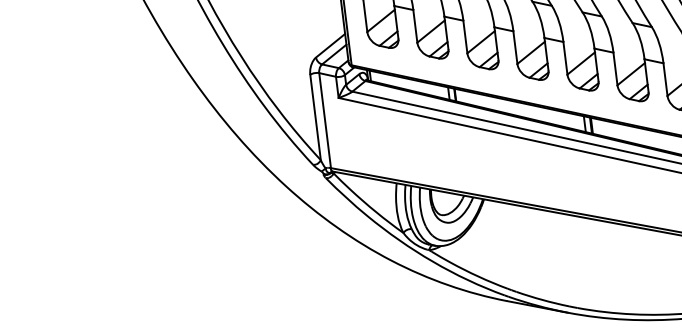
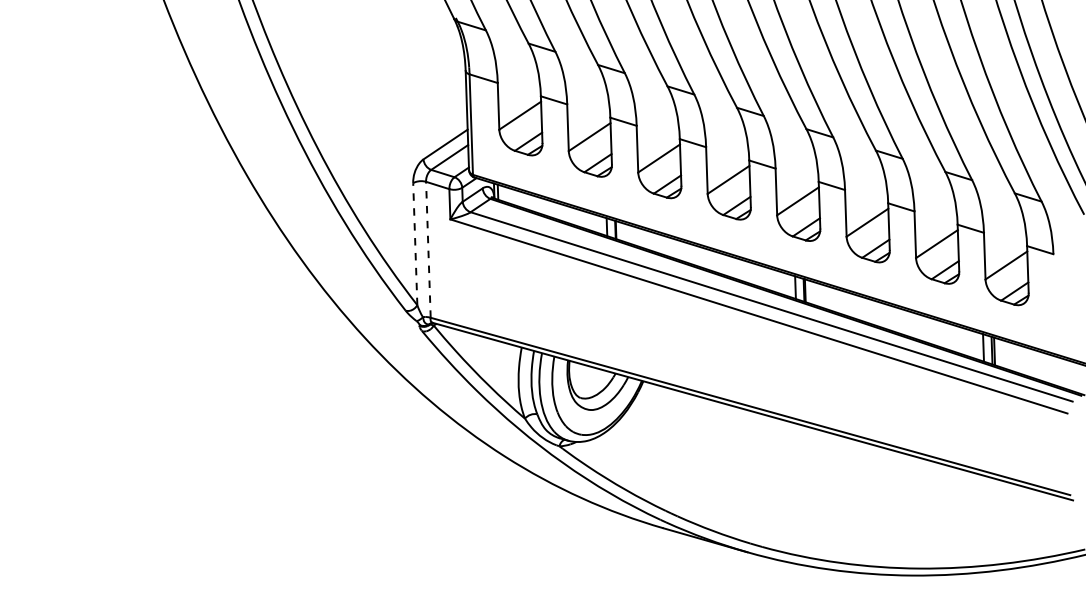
line: (315, 117) -> (415, 243), solid -> dashed
line: (325, 120) -> (428, 249), solid -> dashed

